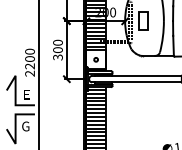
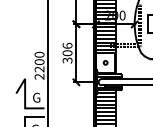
text: (57, 42) -> (67, 45), 300 -> 306
text: (26, 94) -> (36, 97), E -> G

